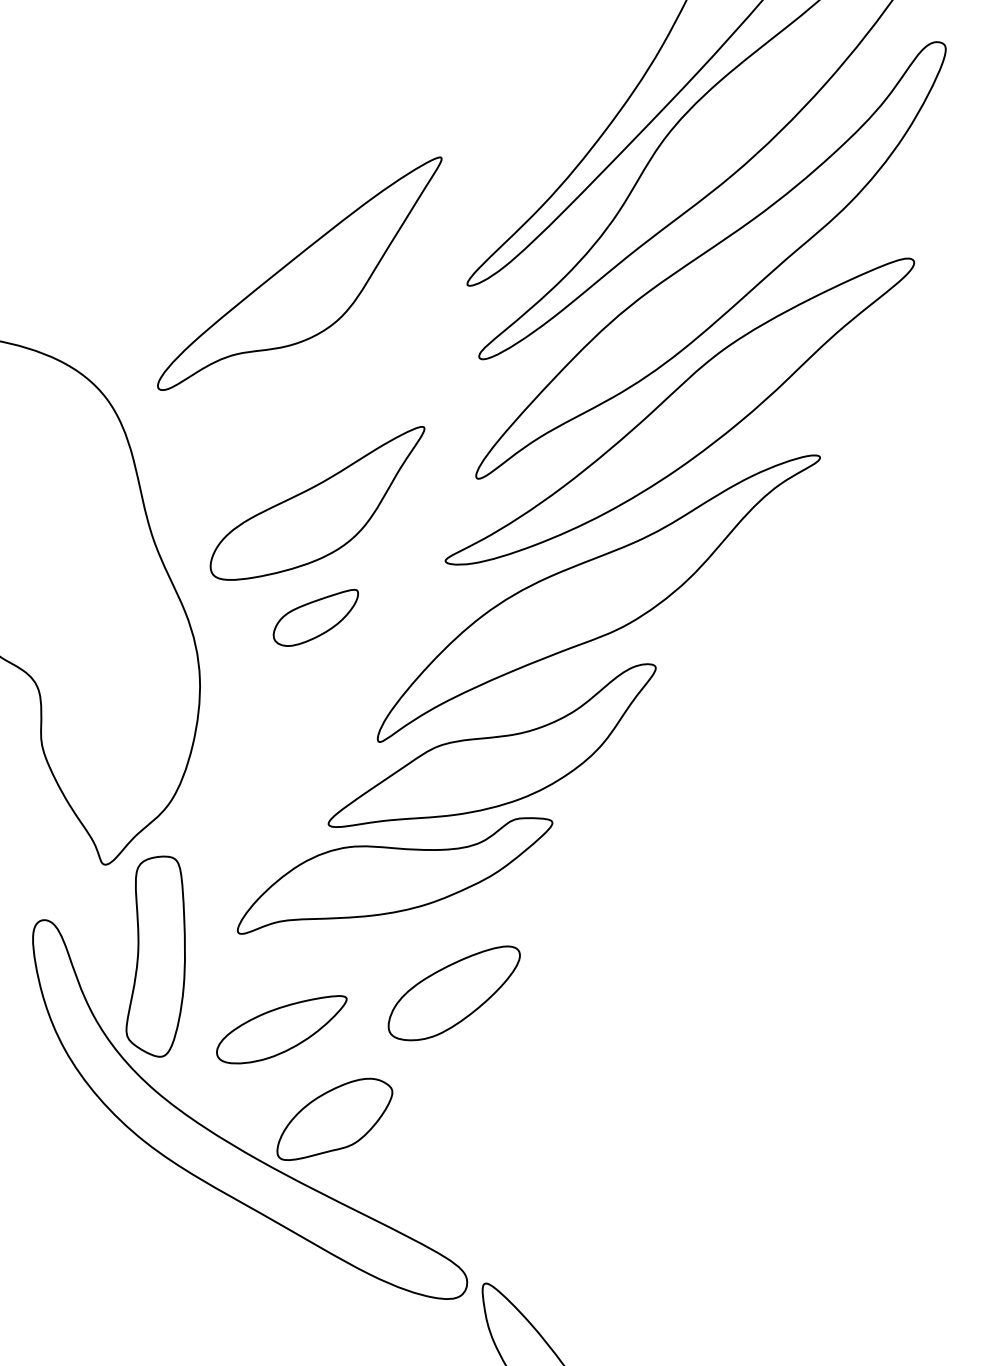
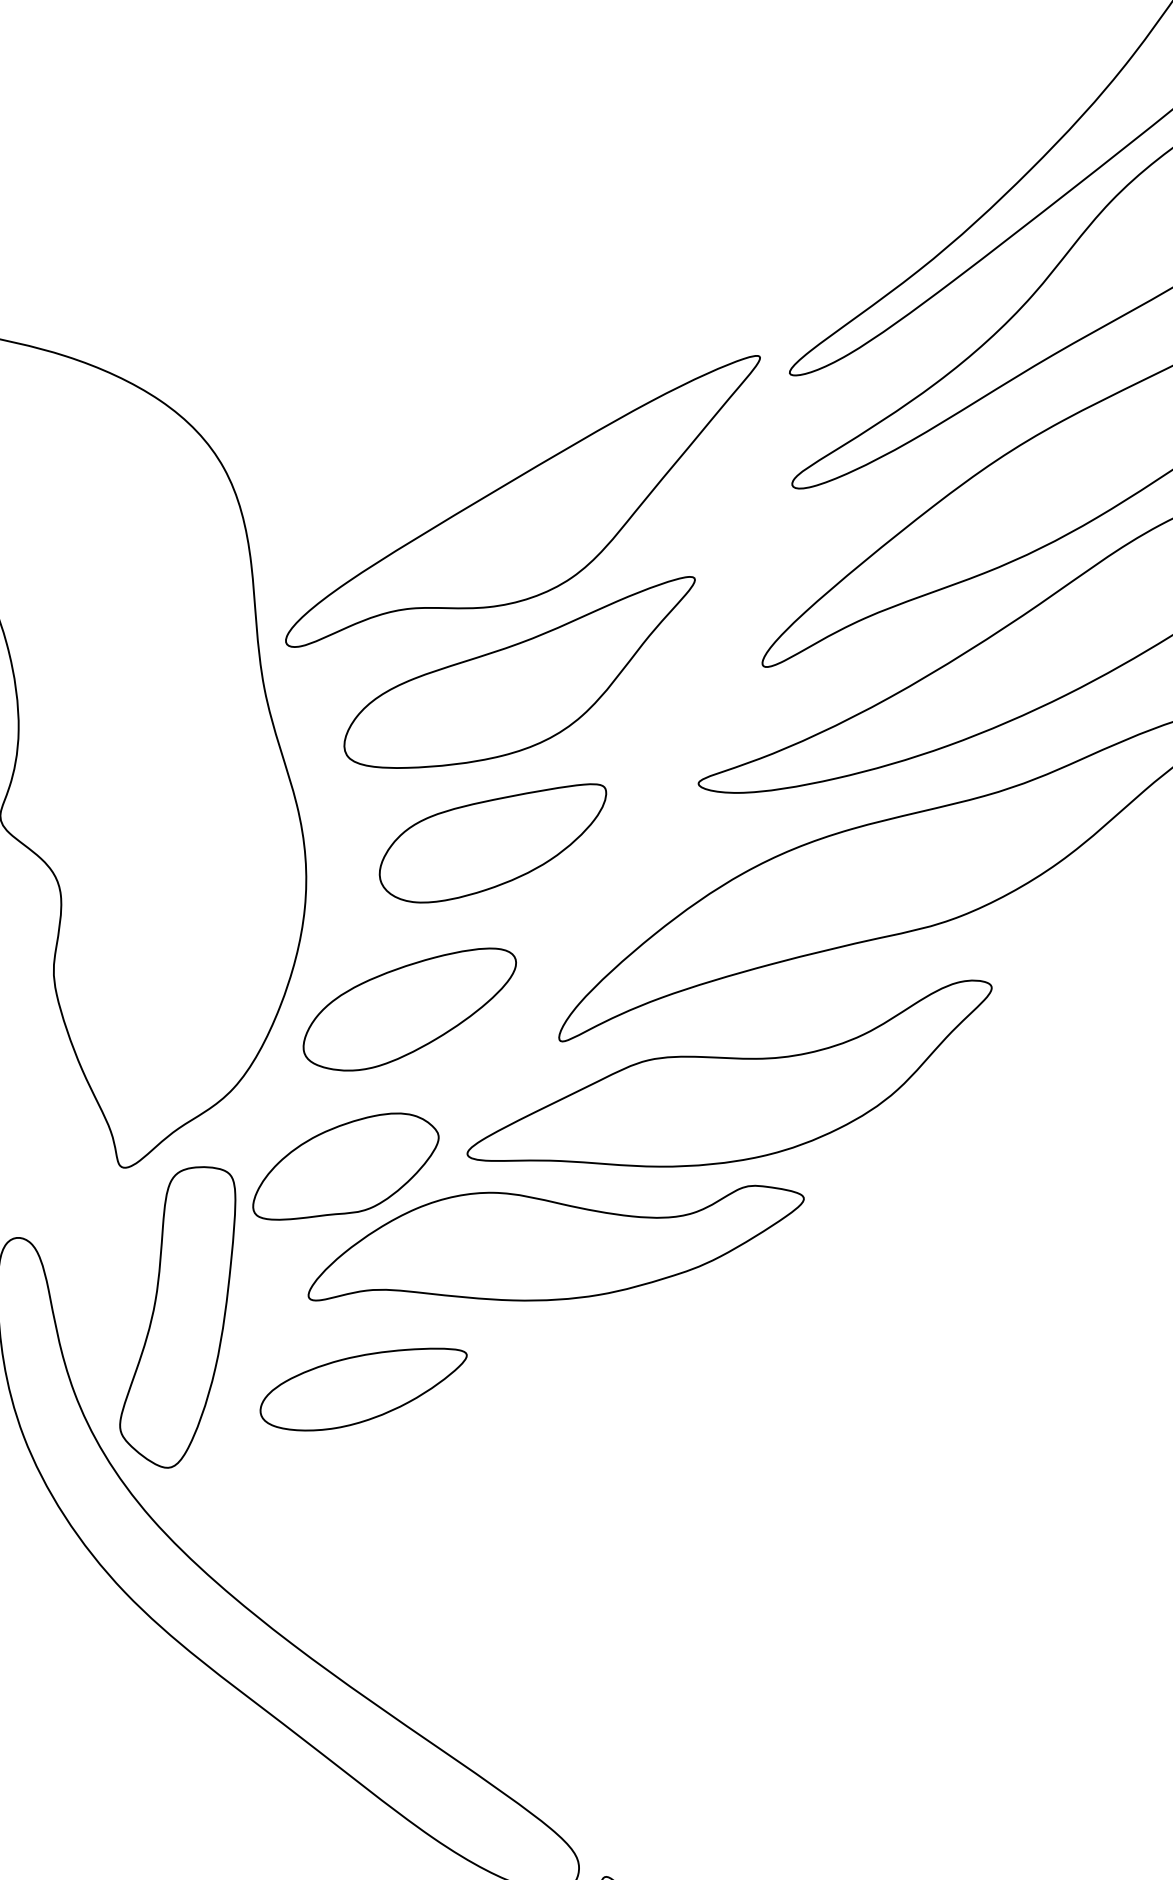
part: (299, 273) -> (522, 500), moved
part: (315, 617) -> (491, 840), size x1.67
part: (453, 993) -> (408, 1008), moved
part: (281, 1029) -> (362, 1387), moved
part: (334, 1118) -> (346, 1166), moved

